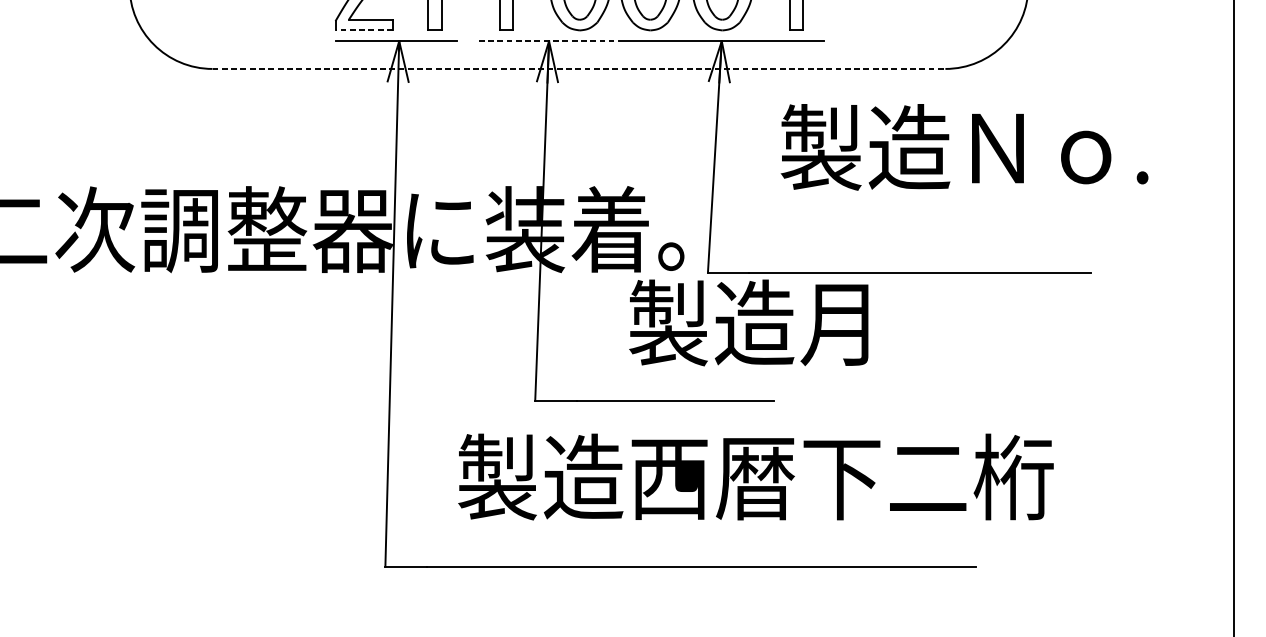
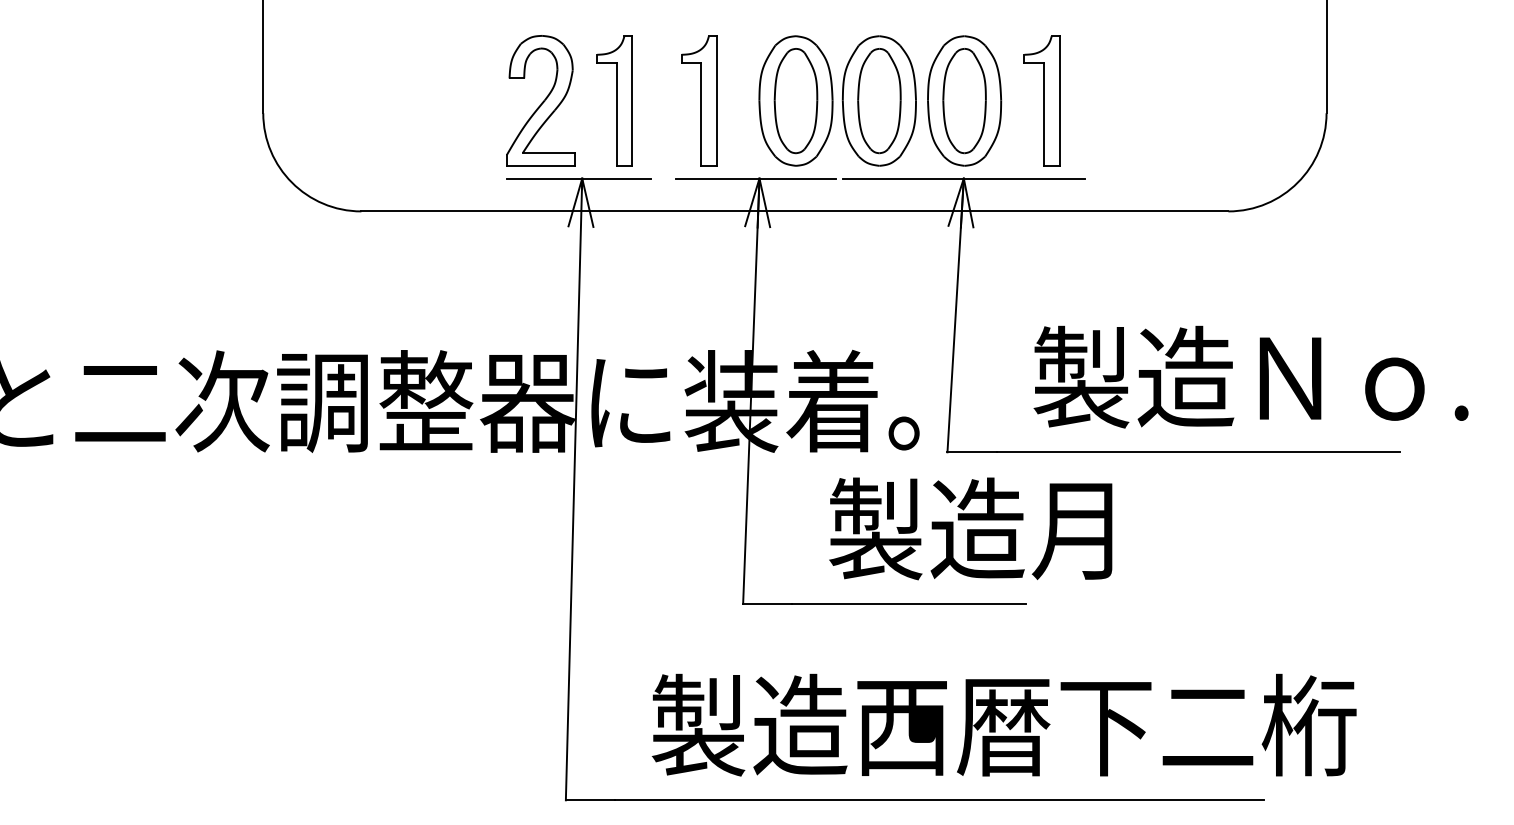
line: (363, 30) -> (540, 165), dashed -> solid
line: (546, 41) -> (756, 178), dashed -> solid
line: (579, 69) -> (795, 211), dashed -> solid
text: (964, 146) -> (1250, 376), moved
text: (748, 322) -> (970, 528), moved
text: (755, 476) -> (1003, 724), moved

